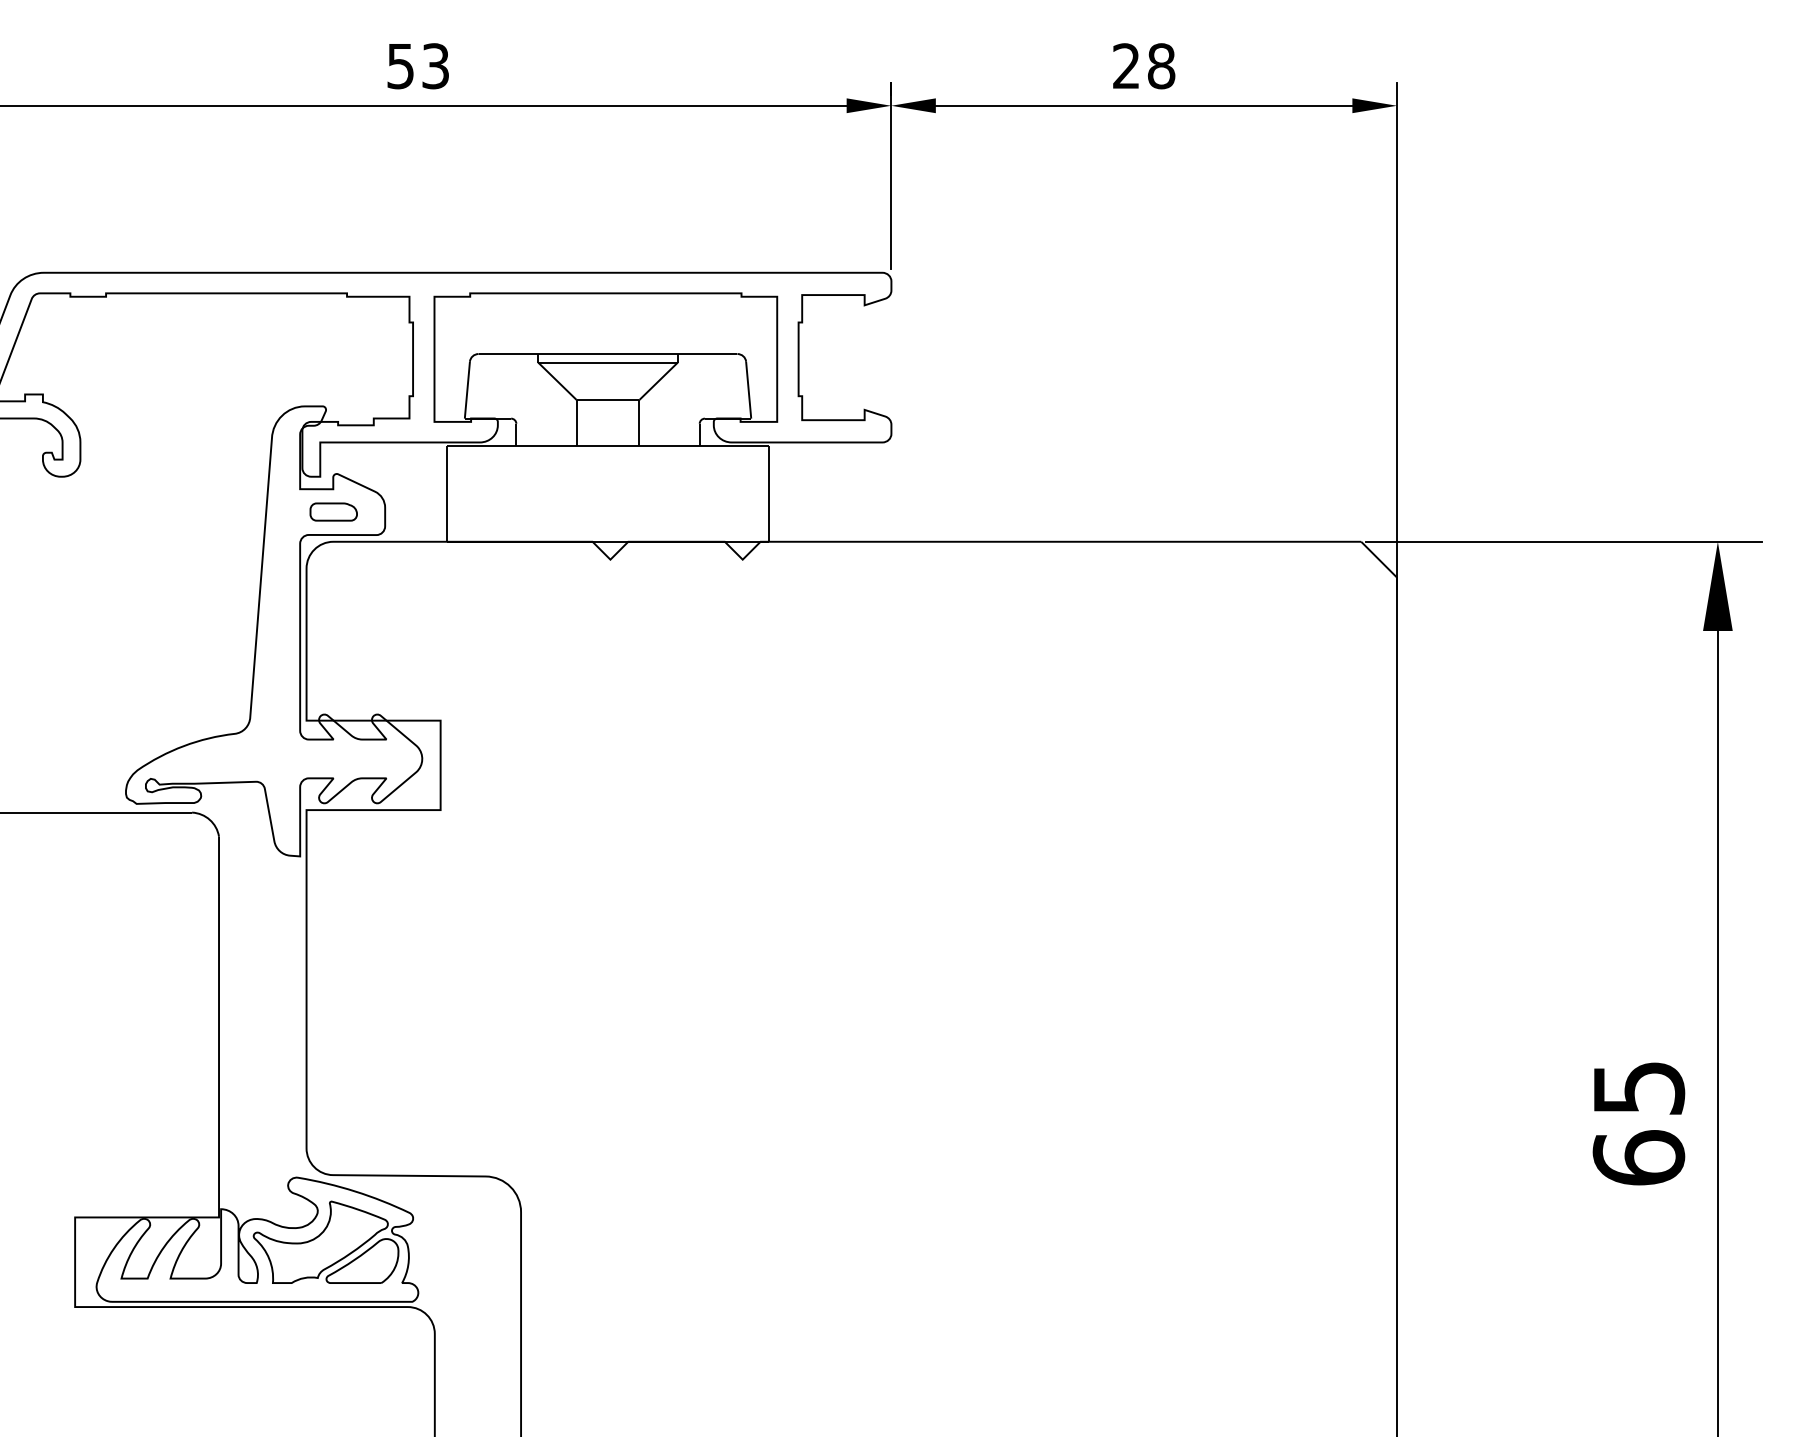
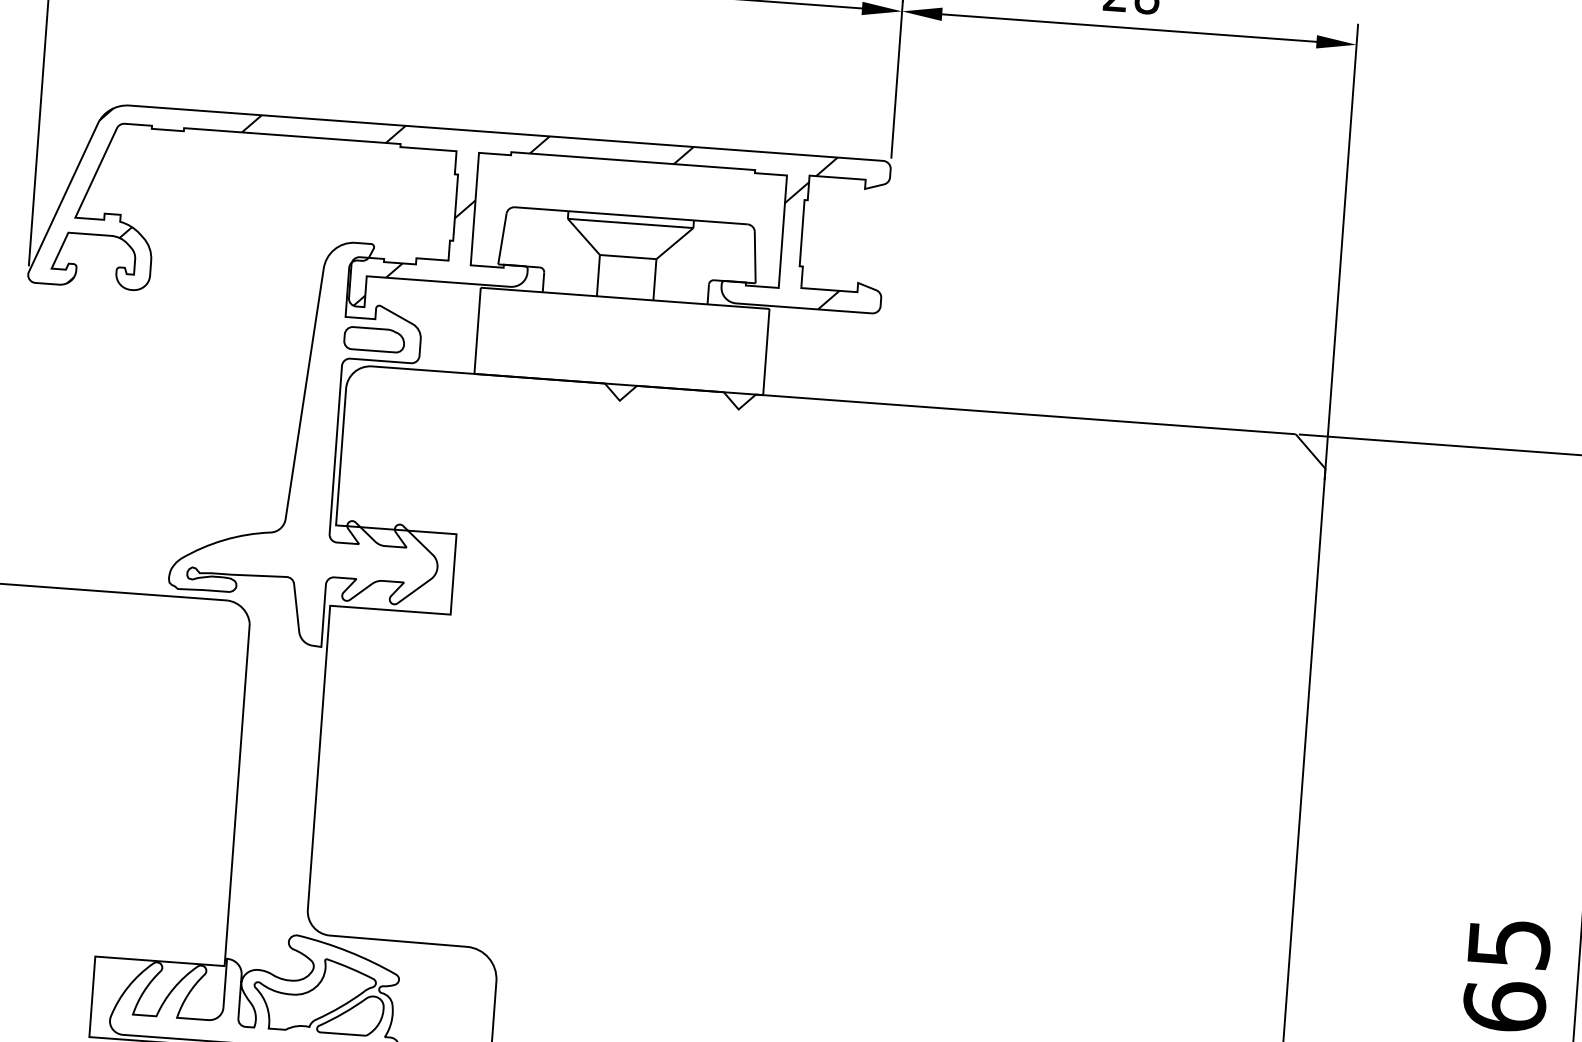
hatch: (428, 374) -> (468, 222), added
part: (333, 511) -> (374, 339), size x1.43

